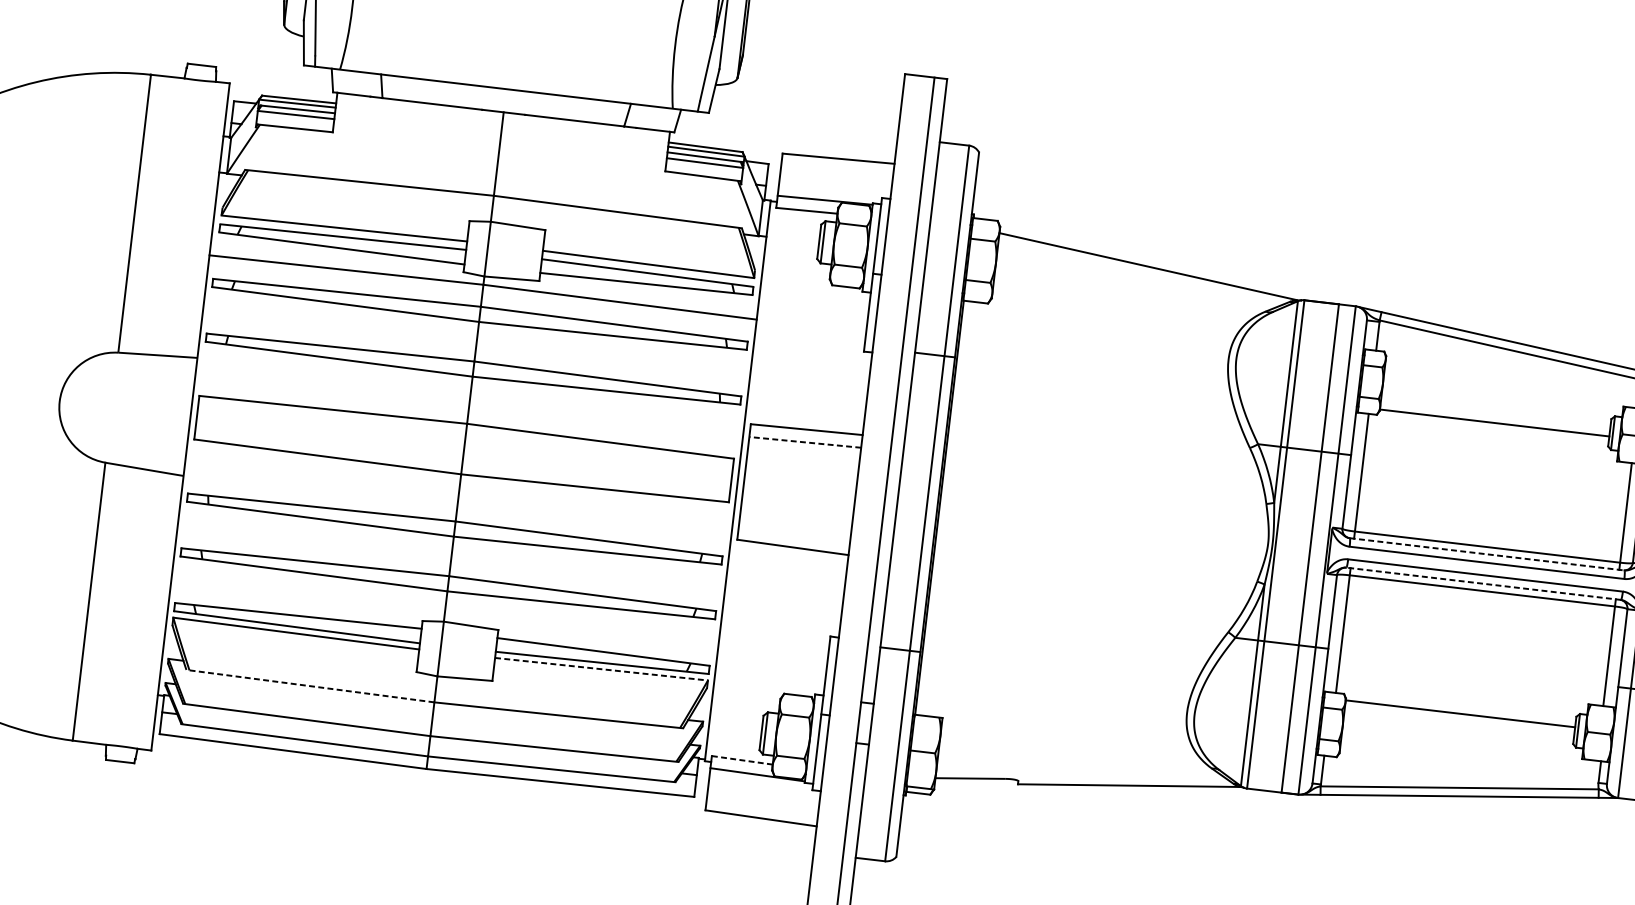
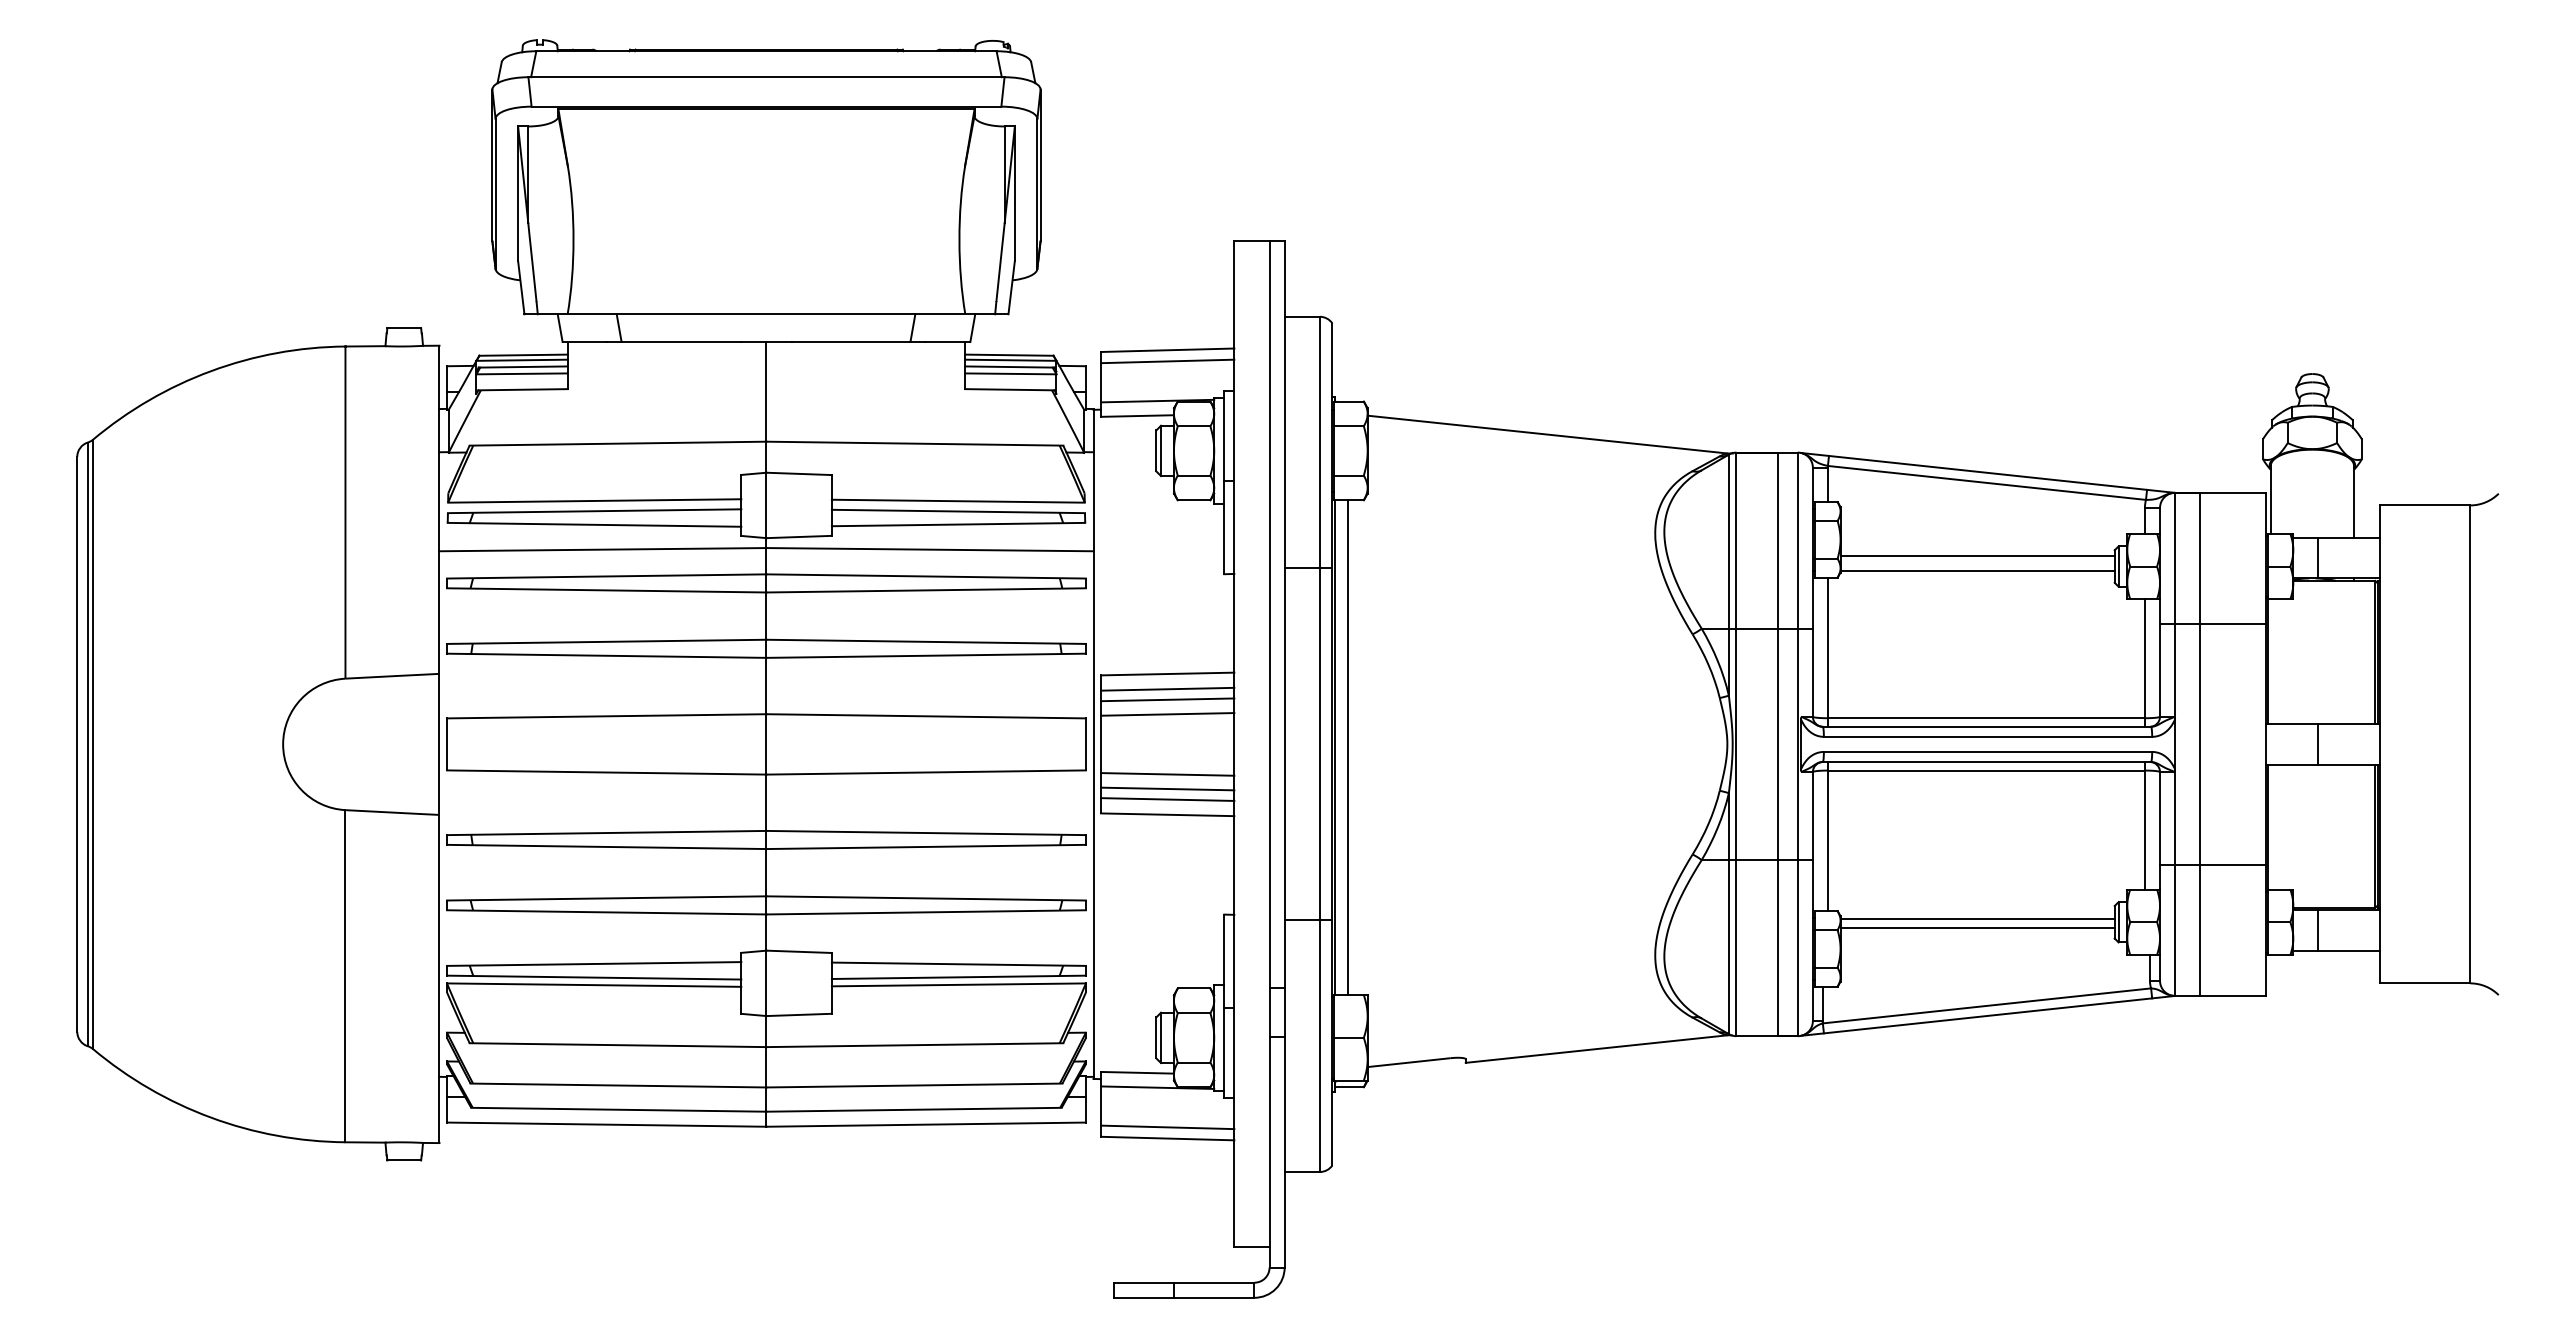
line: (837, 168) -> (1167, 361), added
line: (1495, 410) -> (1977, 556), added
line: (805, 442) -> (1167, 689), dashed -> solid
line: (804, 450) -> (1167, 699), added
line: (802, 463) -> (1167, 714), added
line: (950, 508) -> (1348, 747), added
line: (796, 513) -> (1167, 774), added
line: (795, 525) -> (1167, 788), added
line: (794, 534) -> (1167, 799), added
line: (1487, 554) -> (1987, 726), dashed -> solid
line: (1483, 584) -> (1986, 762), dashed -> solid
line: (602, 668) -> (959, 984), dashed -> solid
line: (309, 686) -> (617, 1045), dashed -> solid
line: (1459, 722) -> (1977, 928), added
line: (743, 760) -> (1138, 1072), dashed -> solid
line: (762, 809) -> (1167, 1127), added

